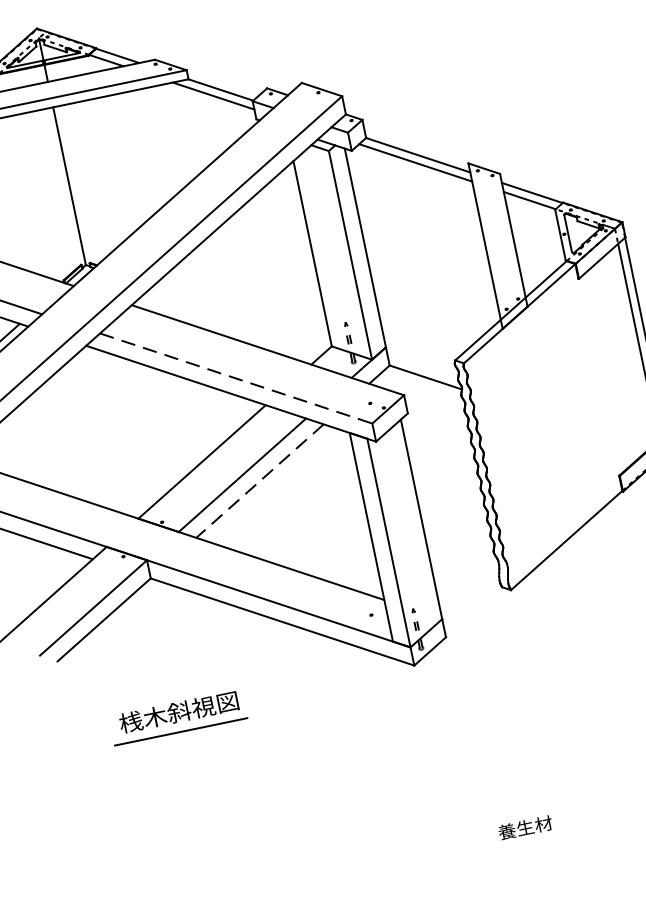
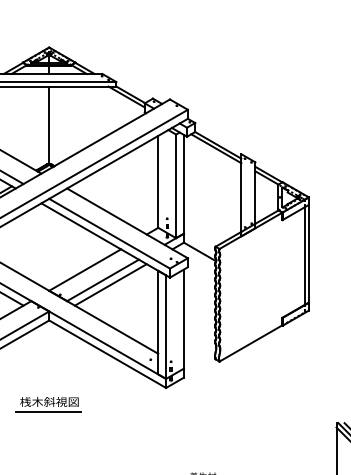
line: (235, 378) -> (109, 233), dashed -> solid
line: (259, 482) -> (110, 285), dashed -> solid
part: (178, 717) -> (48, 404), moved

